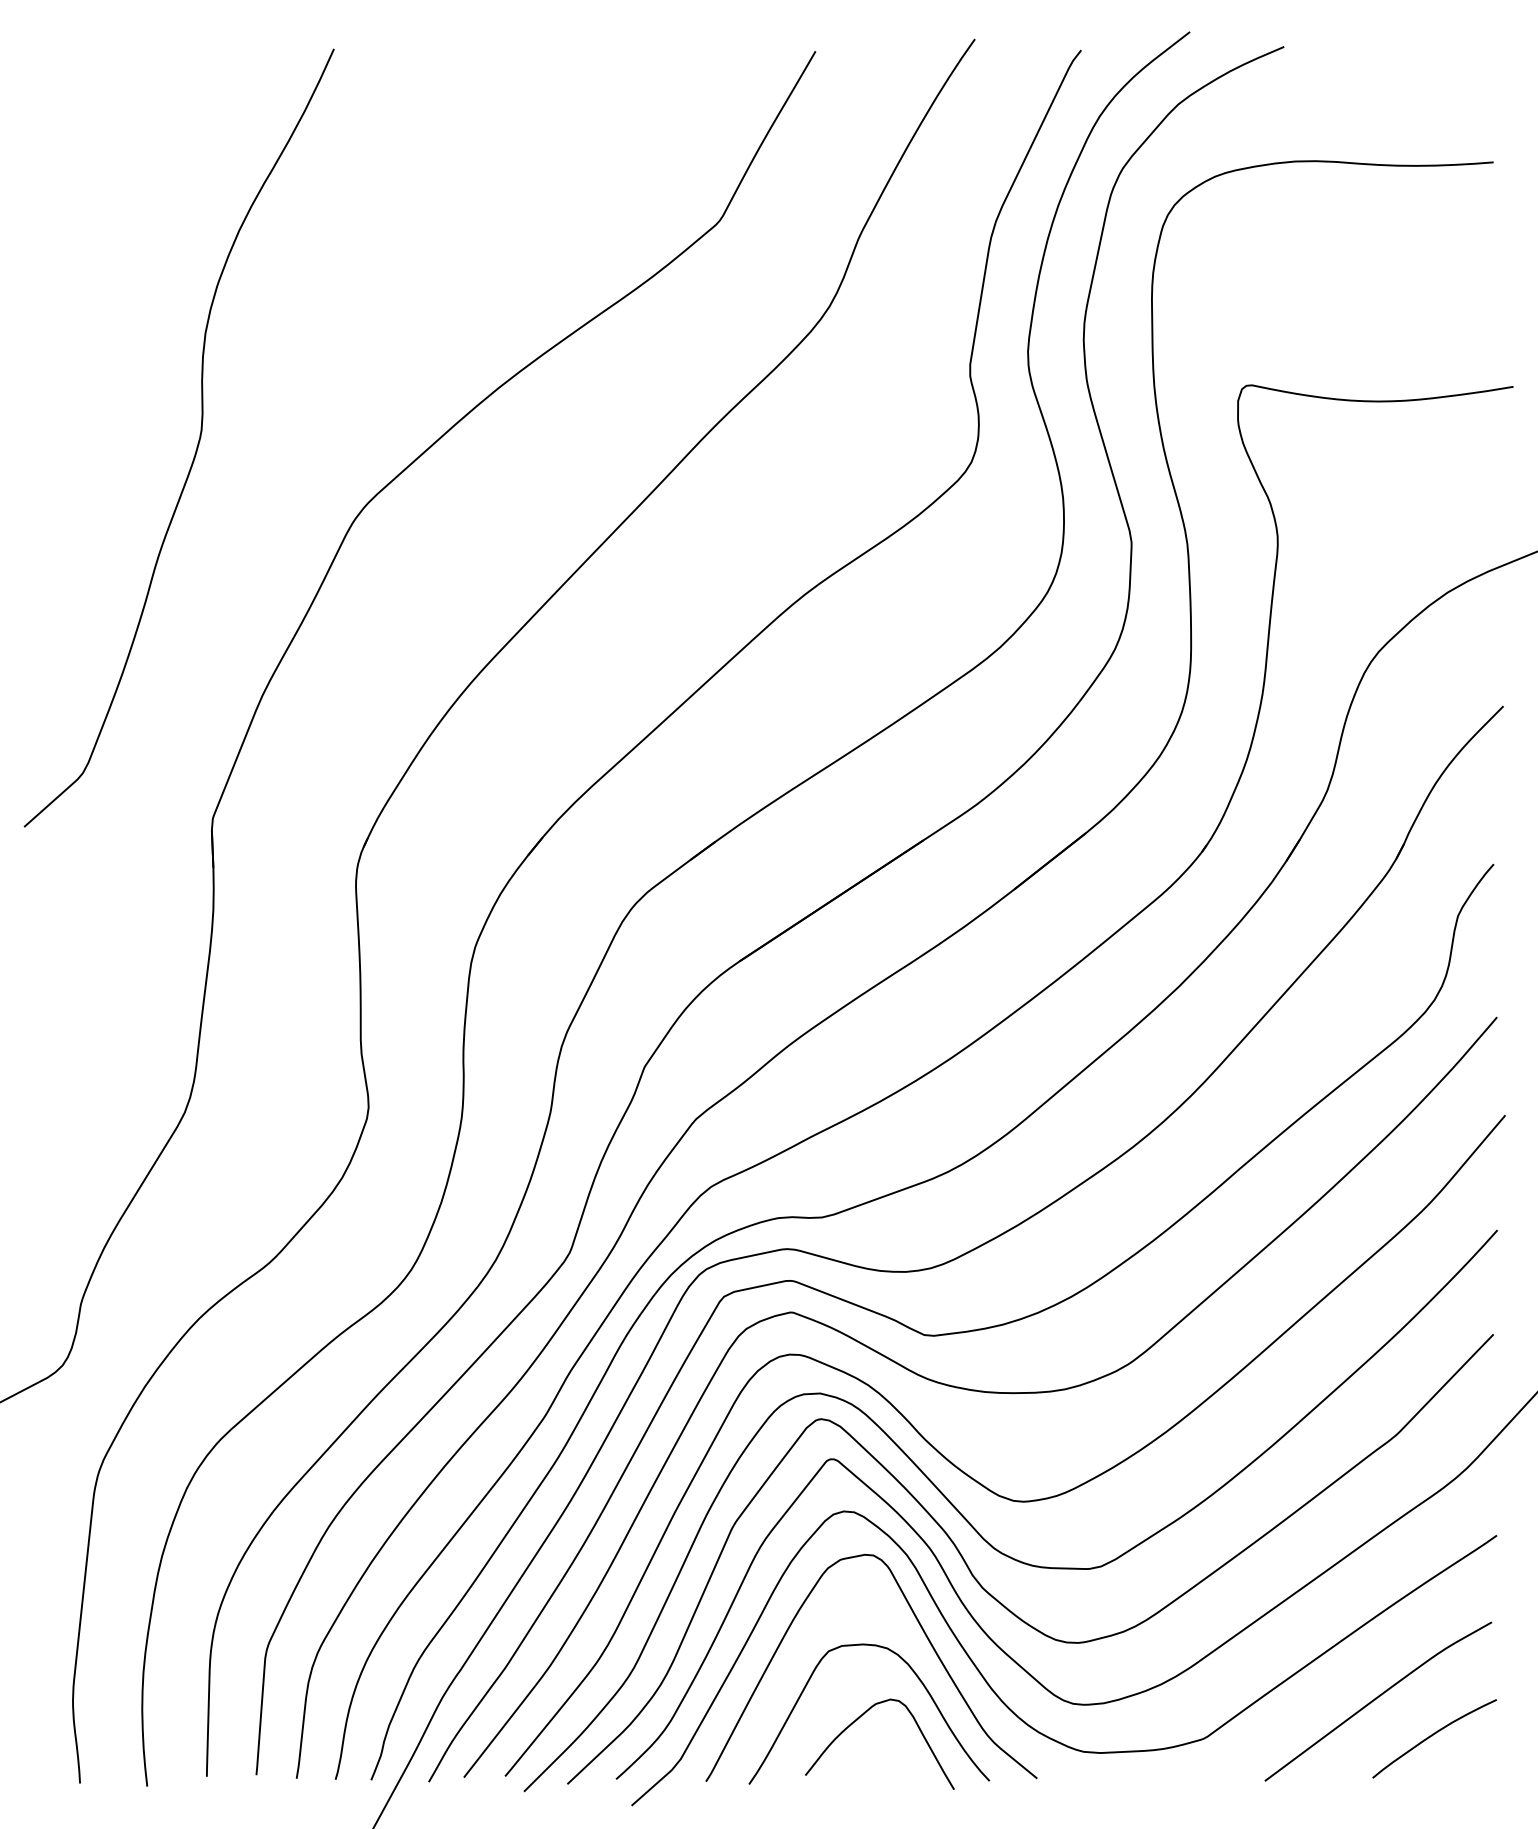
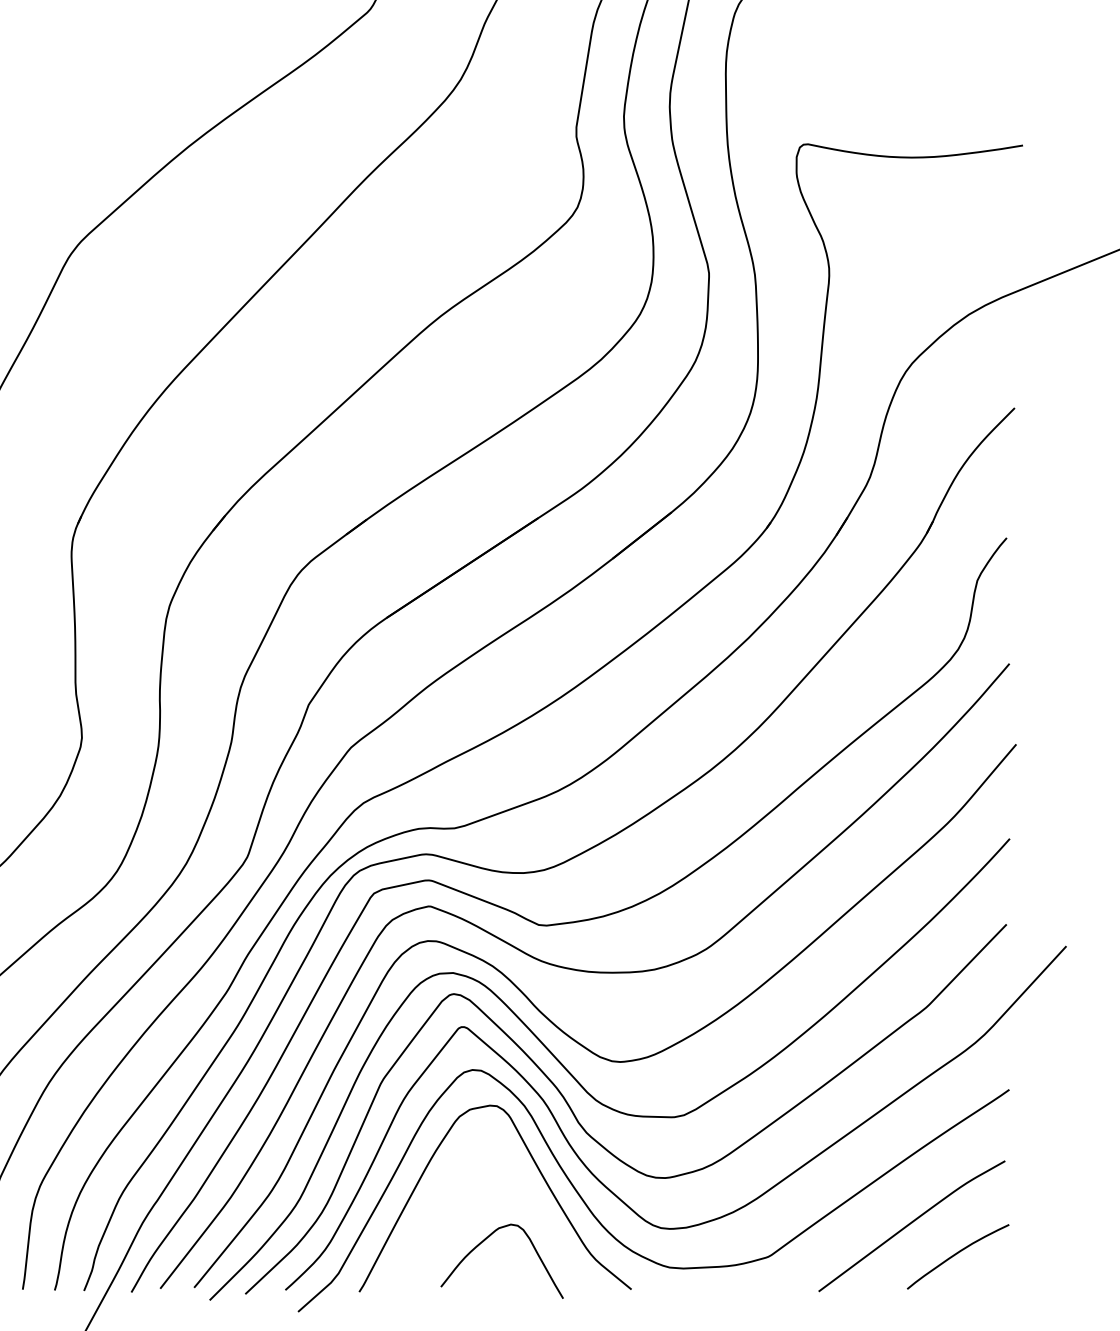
curve: (917, 1678) -> (533, 1207), removed

